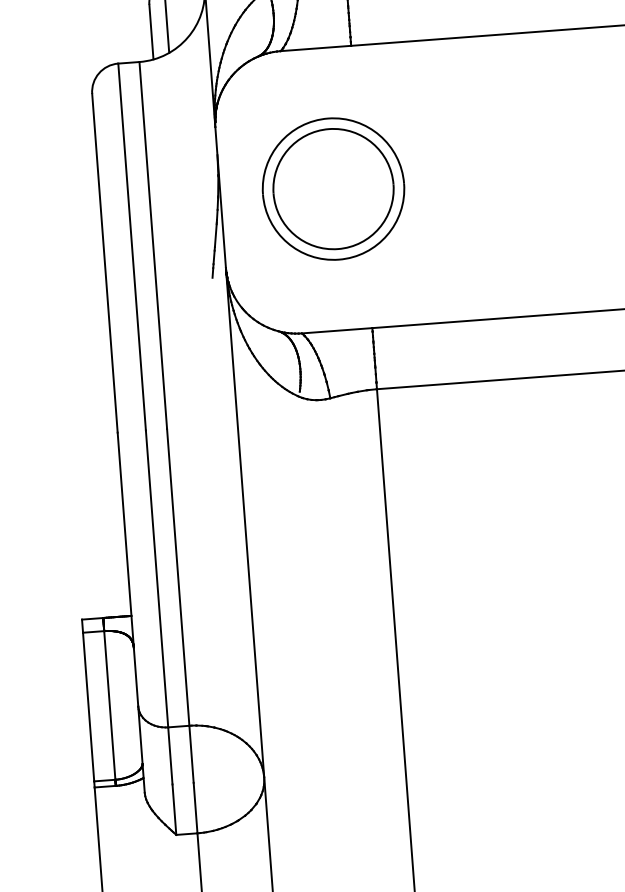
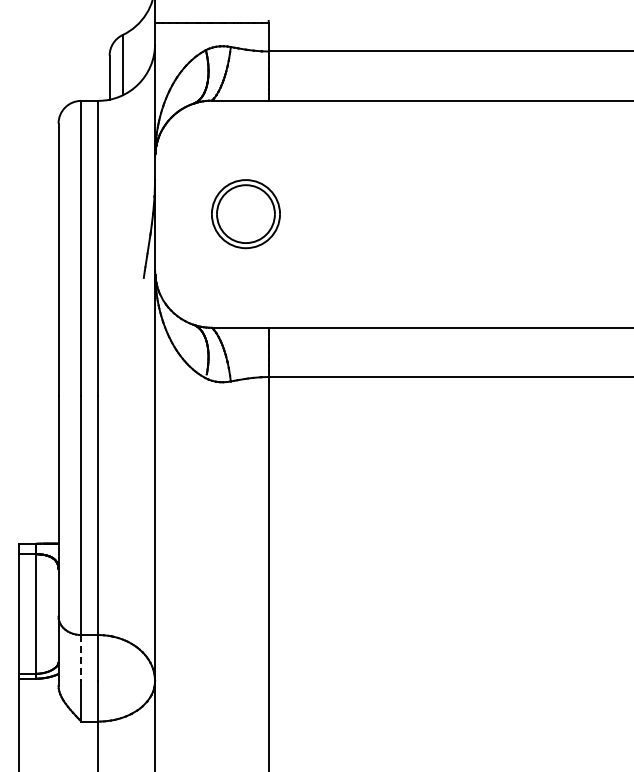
part: (332, 188) -> (245, 213), size x0.6
line: (170, 756) -> (81, 658), solid -> dashed

